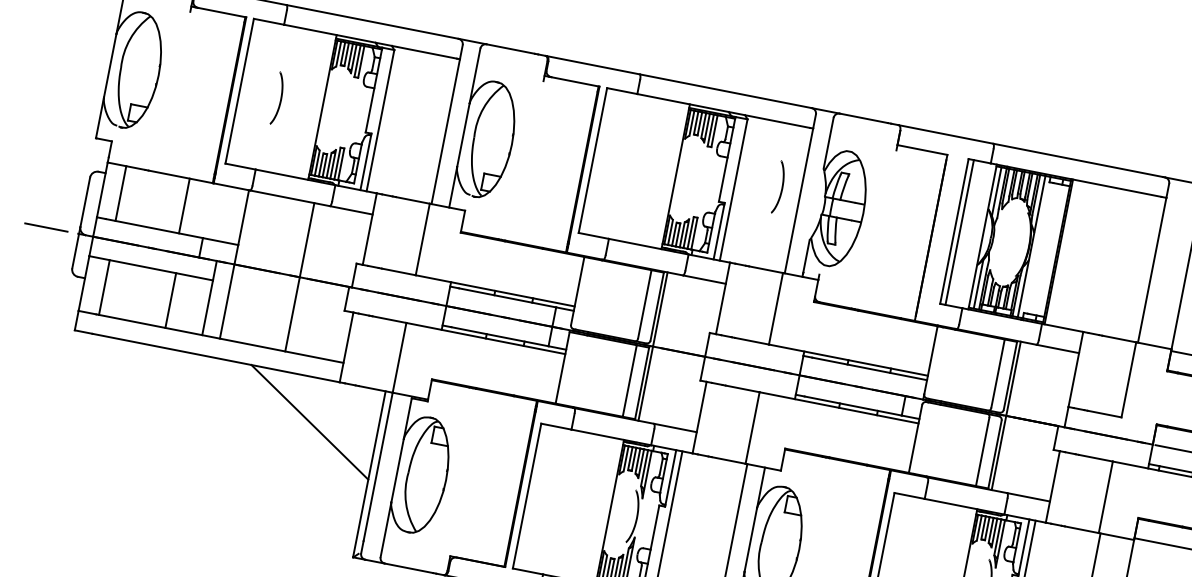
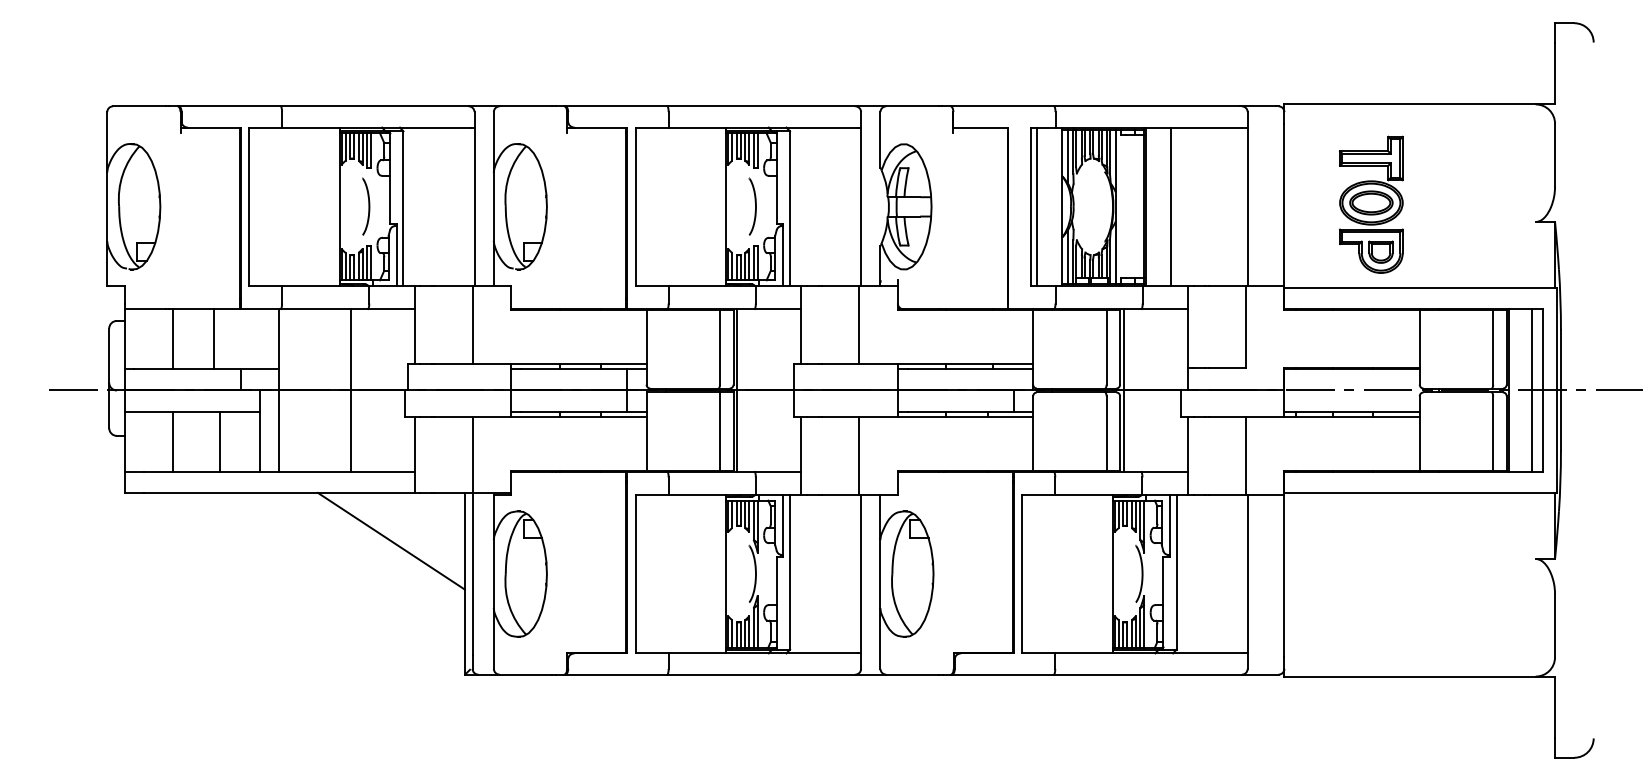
curve: (280, 98) -> (368, 206), moved
curve: (782, 187) -> (755, 206), moved
line: (120, 193) -> (172, 339), moved
line: (1081, 256) -> (1170, 206), added
line: (103, 287) -> (172, 441), moved

